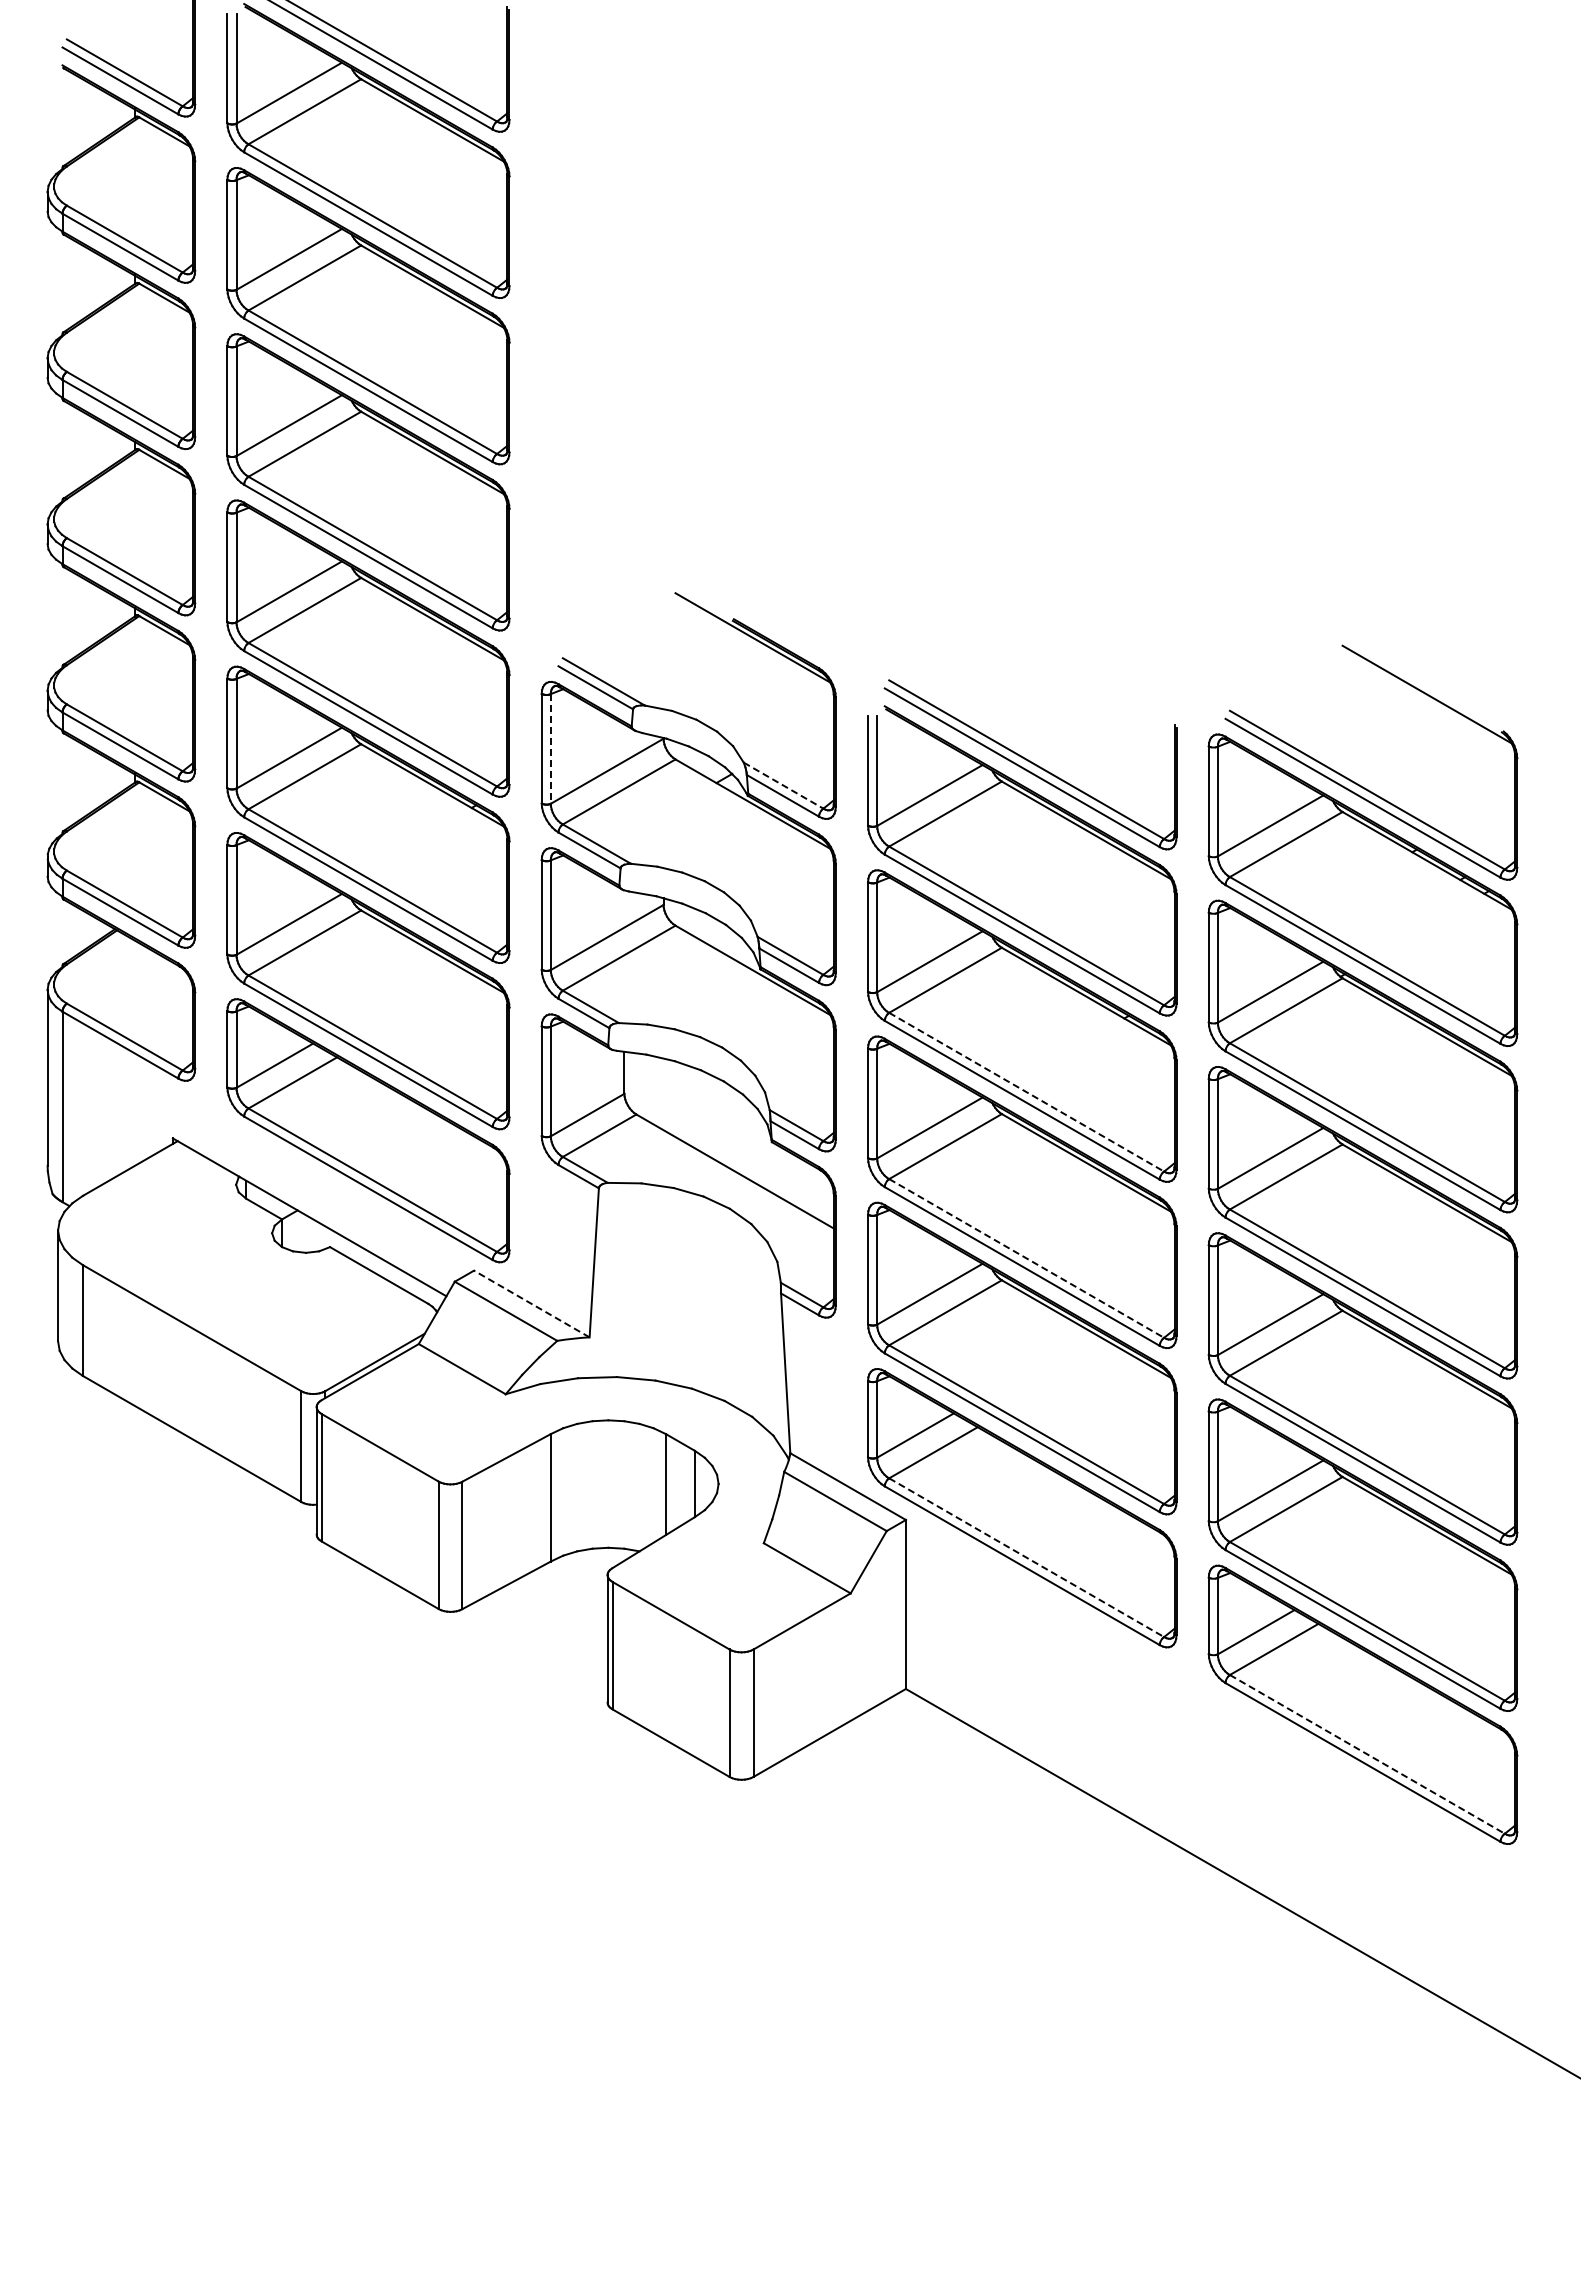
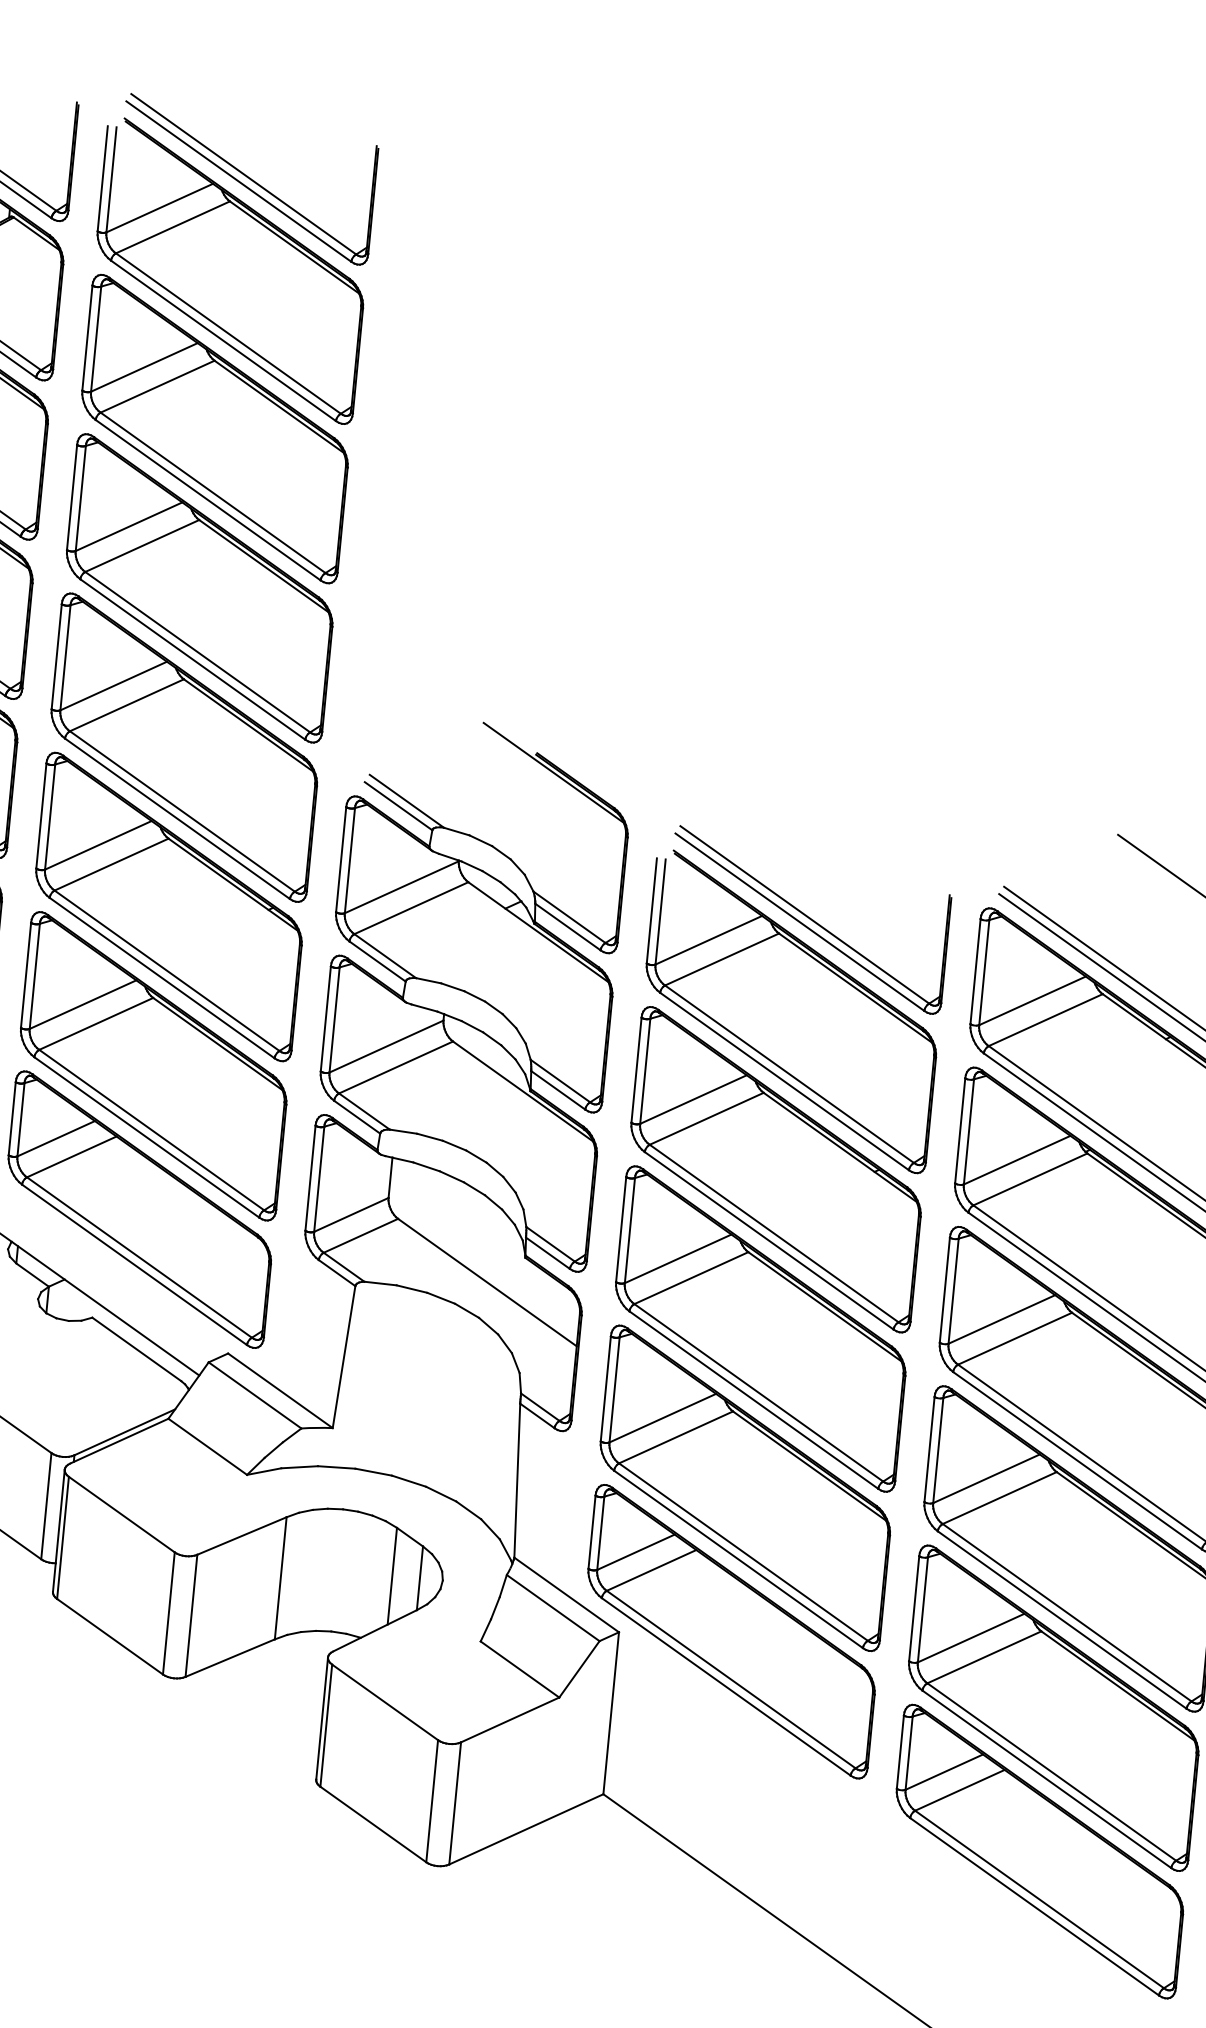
line: (550, 748) -> (349, 860), dashed -> solid
line: (784, 785) -> (570, 917), dashed -> solid
line: (1026, 1092) -> (773, 1233), dashed -> solid
line: (1026, 1258) -> (758, 1392), dashed -> solid
line: (531, 1304) -> (280, 1391), dashed -> solid
line: (1026, 1557) -> (731, 1679), dashed -> solid
line: (1367, 1754) -> (1039, 1899), dashed -> solid

